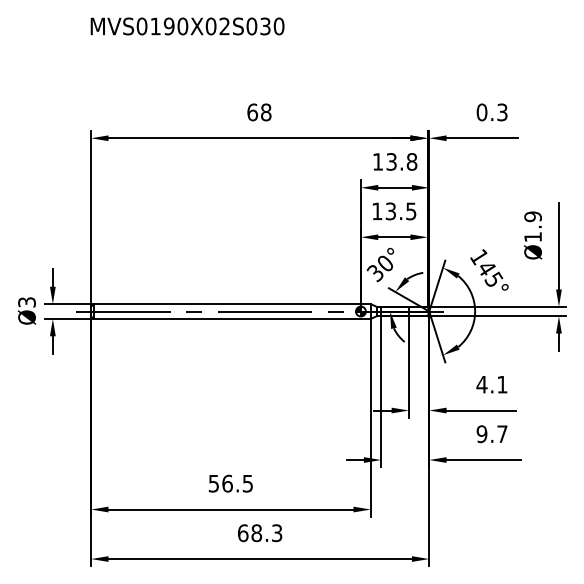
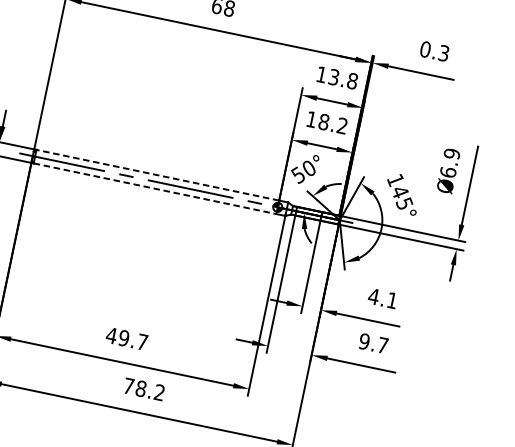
text: (400, 211) -> (332, 124), 13.5 -> 18.2
text: (532, 236) -> (447, 171), Ø1.9 -> Ø6.9
text: (374, 270) -> (297, 172), 30° -> 50°
line: (227, 304) -> (157, 175), solid -> dashed
line: (227, 318) -> (155, 188), solid -> dashed
text: (230, 483) -> (126, 338), 56.5 -> 49.7
text: (260, 533) -> (144, 389), 68.3 -> 78.2

